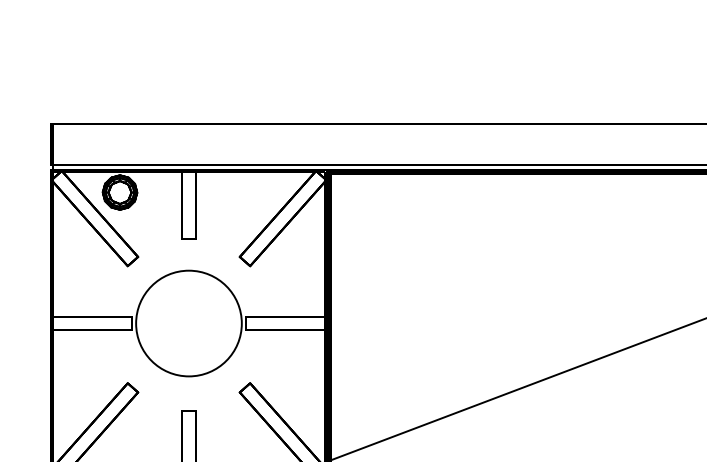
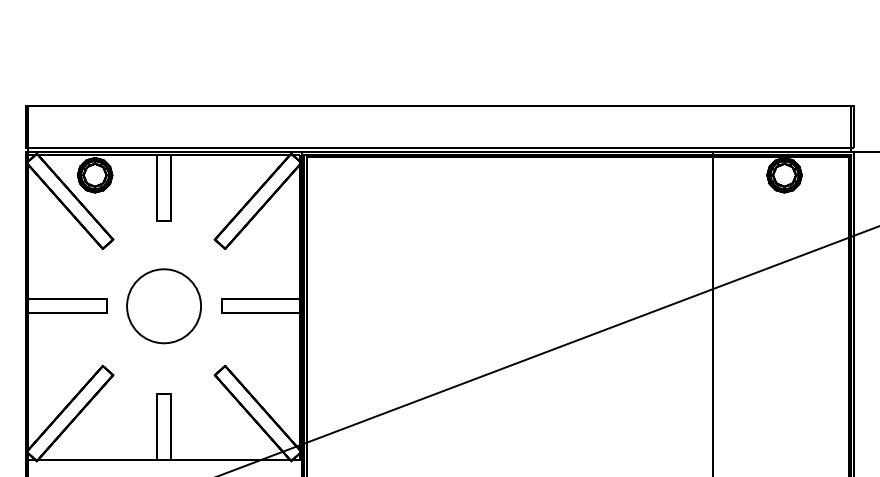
circle: (188, 323) -> (163, 306), size x0.7

